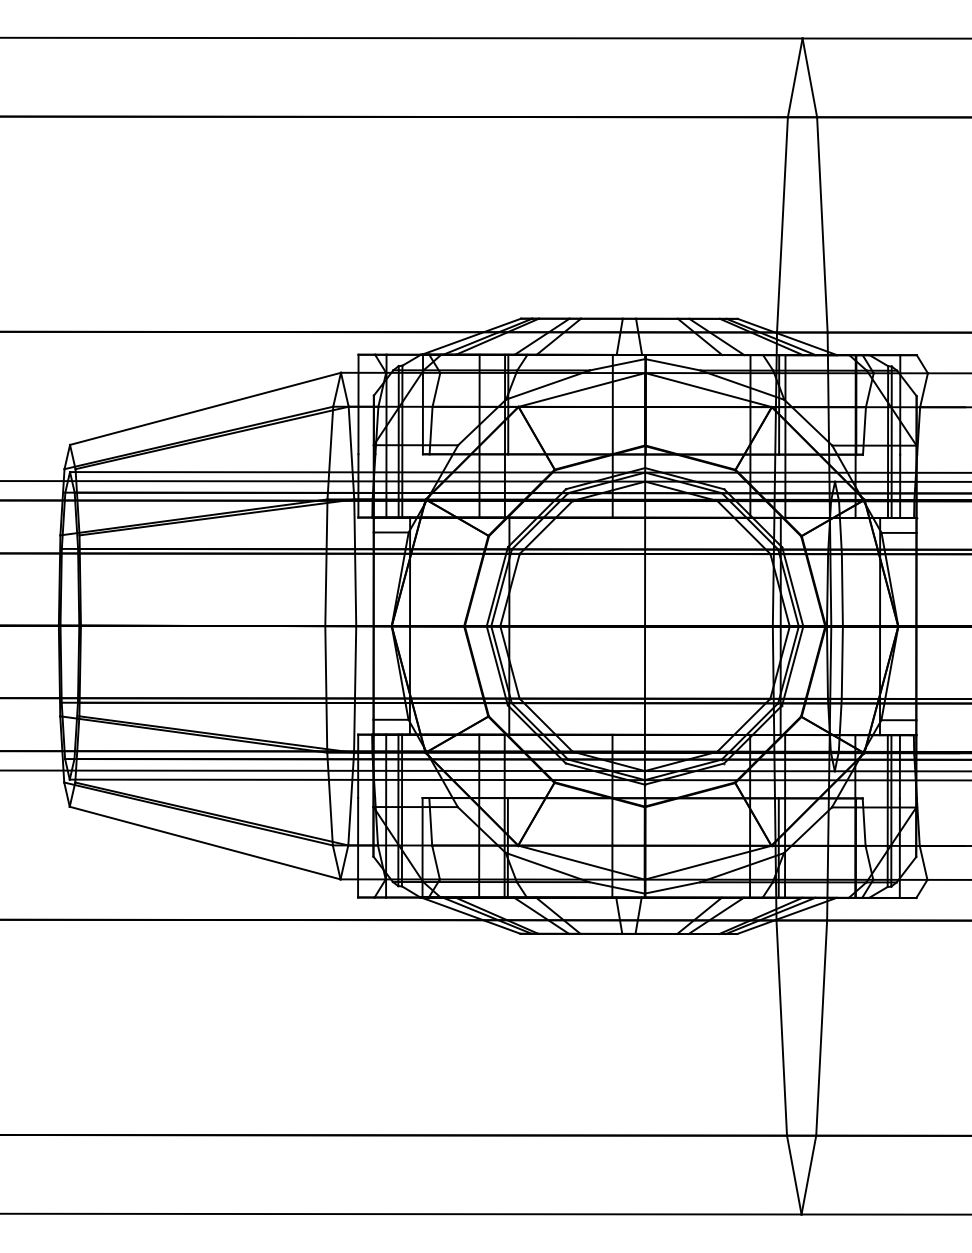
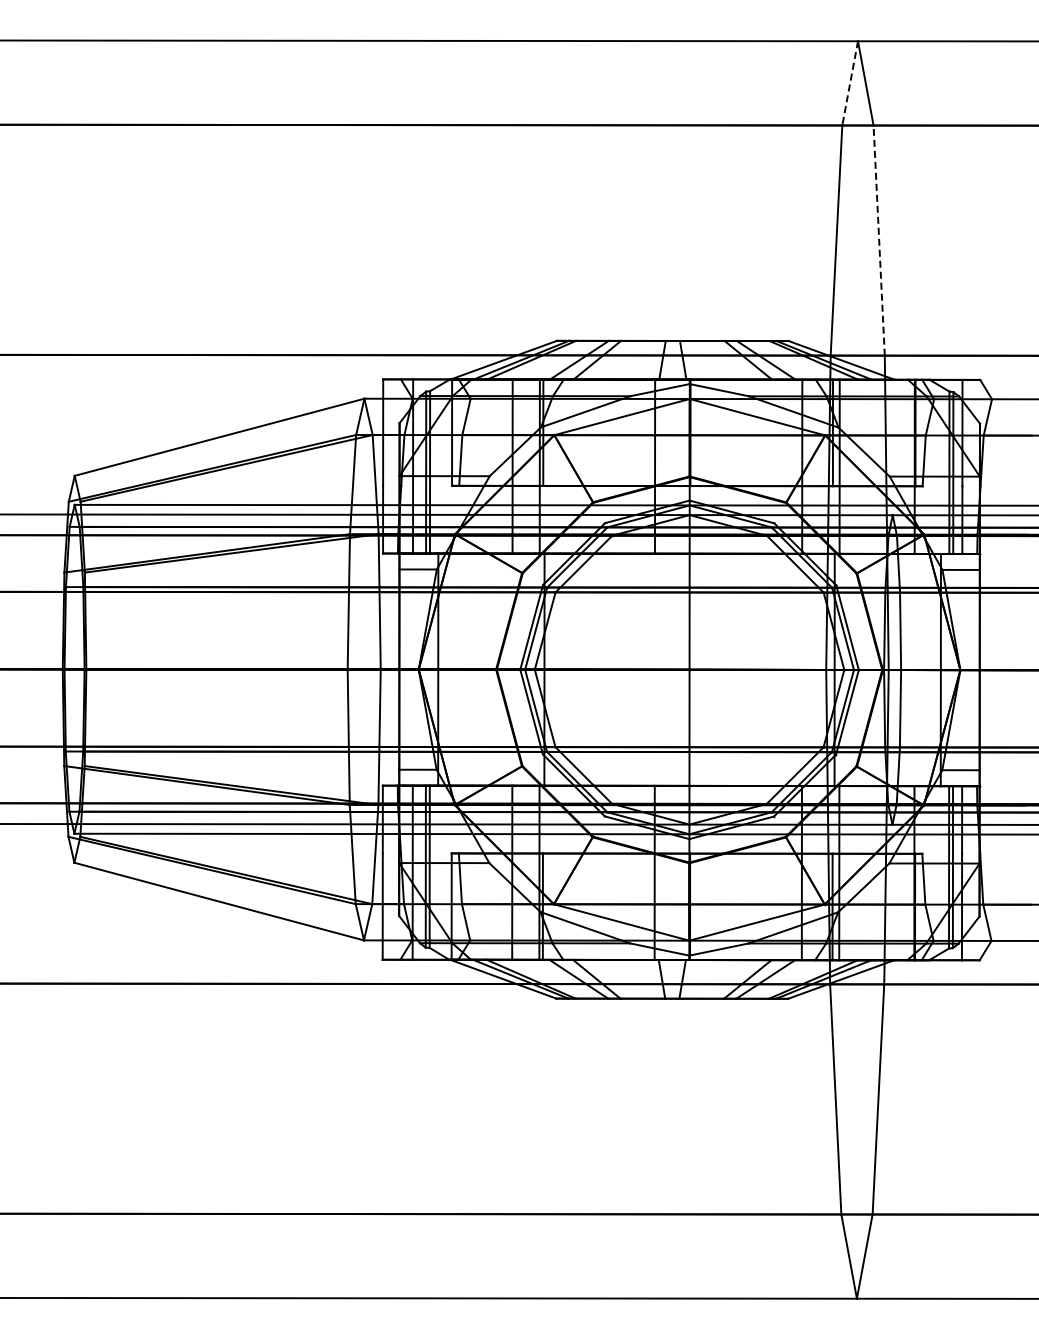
line: (795, 78) -> (850, 83), solid -> dashed
line: (822, 224) -> (879, 240), solid -> dashed

